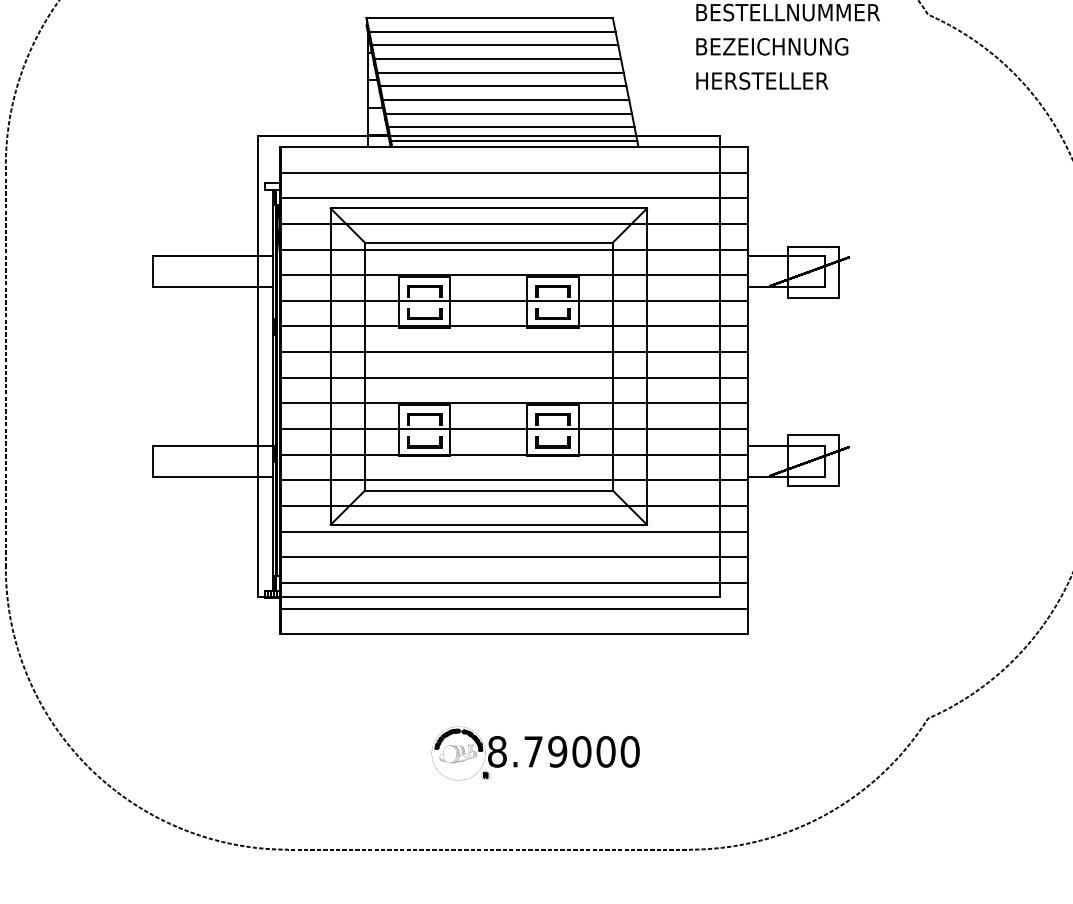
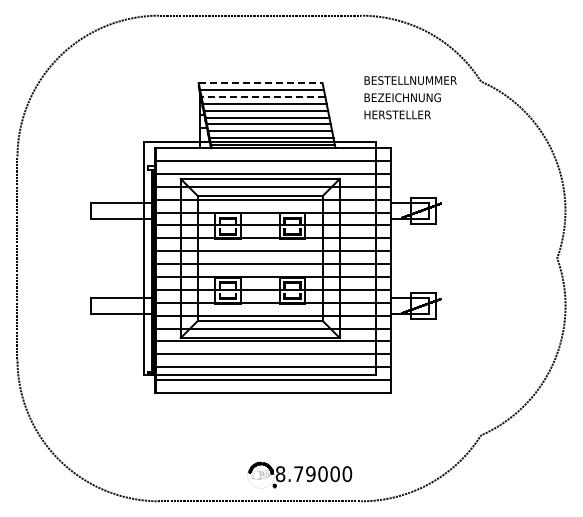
line: (489, 18) -> (260, 83), solid -> dashed
line: (495, 44) -> (263, 96), solid -> dashed
part: (537, 752) -> (300, 474), moved

